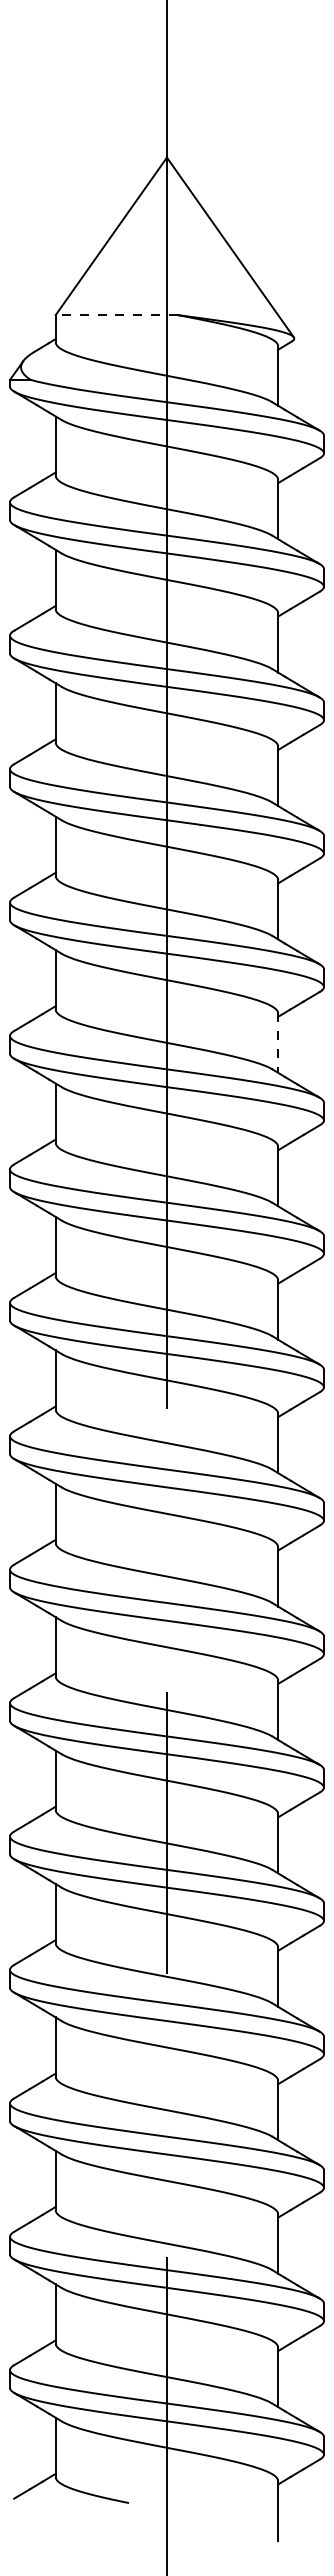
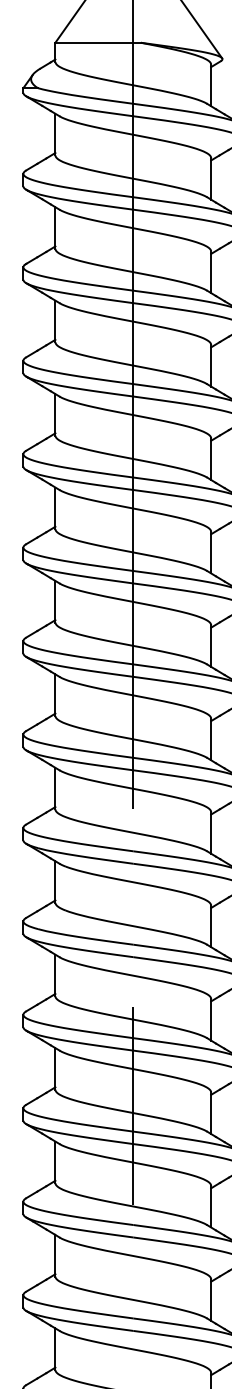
line: (116, 315) -> (97, 43), dashed -> solid
line: (278, 1043) -> (211, 552), dashed -> solid

